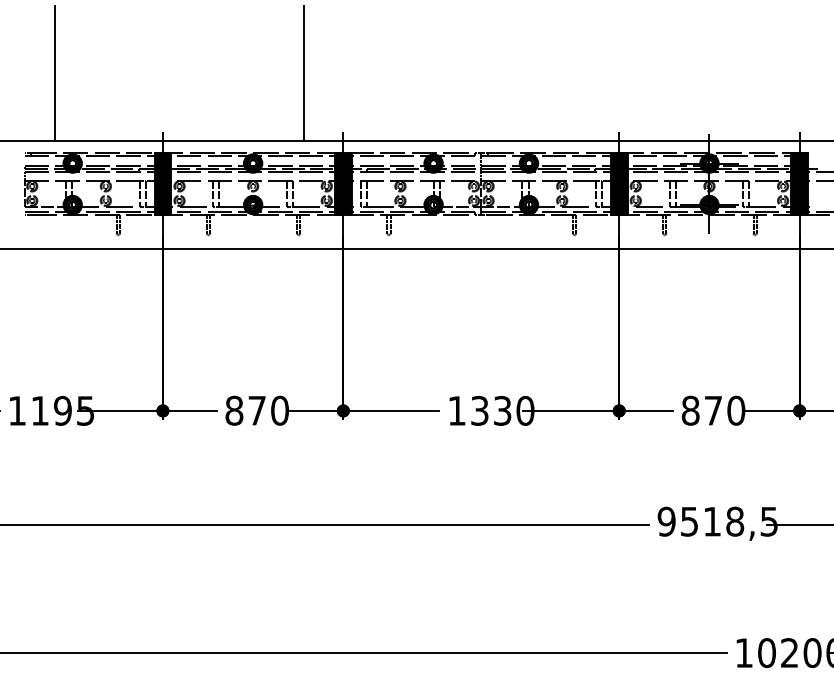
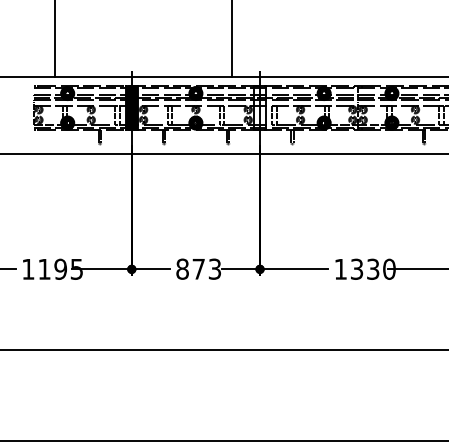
fill: (343, 184) -> (260, 108), removed
text: (279, 410) -> (214, 269), 870 -> 873

